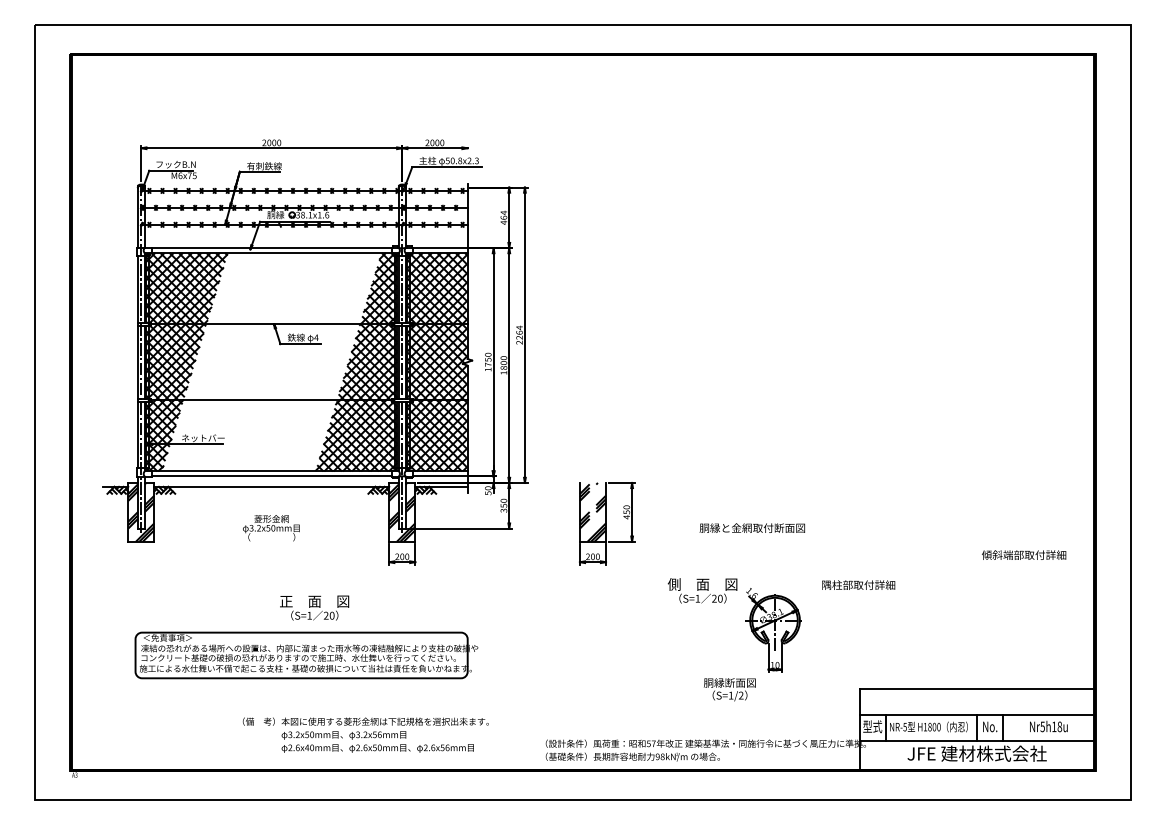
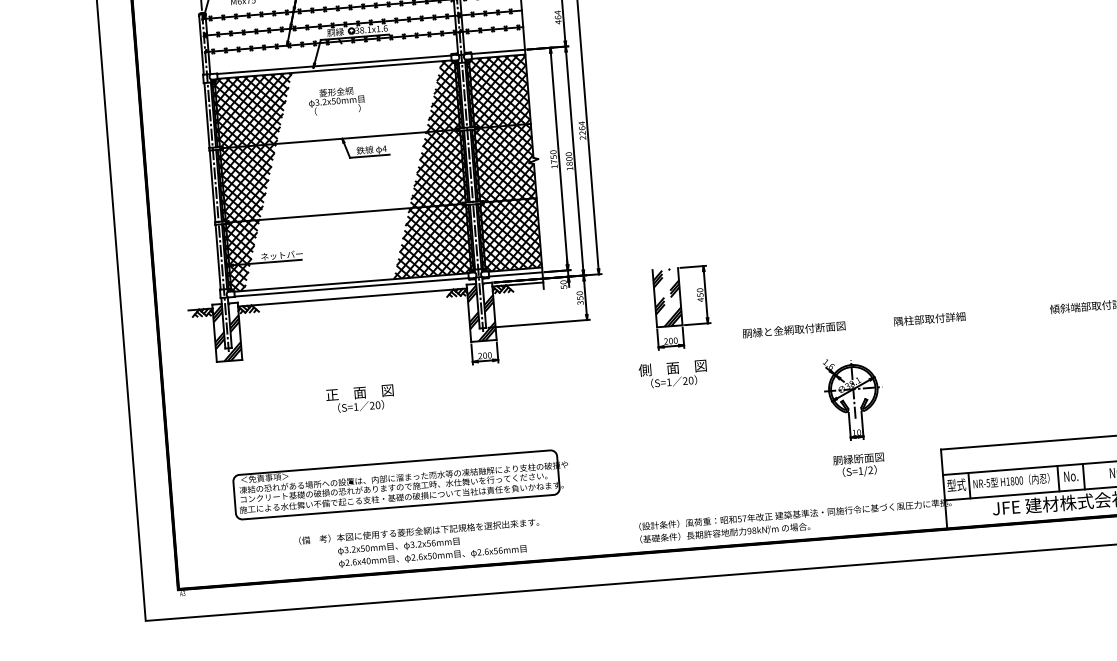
text: (751, 527) -> (793, 329), moved
text: (271, 528) -> (336, 101), moved
text: (858, 584) -> (929, 318), moved
text: (702, 590) -> (673, 373), moved
text: (314, 607) -> (360, 398), moved
part: (306, 655) -> (401, 484), moved
text: (729, 689) -> (858, 465), moved
text: (365, 734) -> (419, 543), moved

